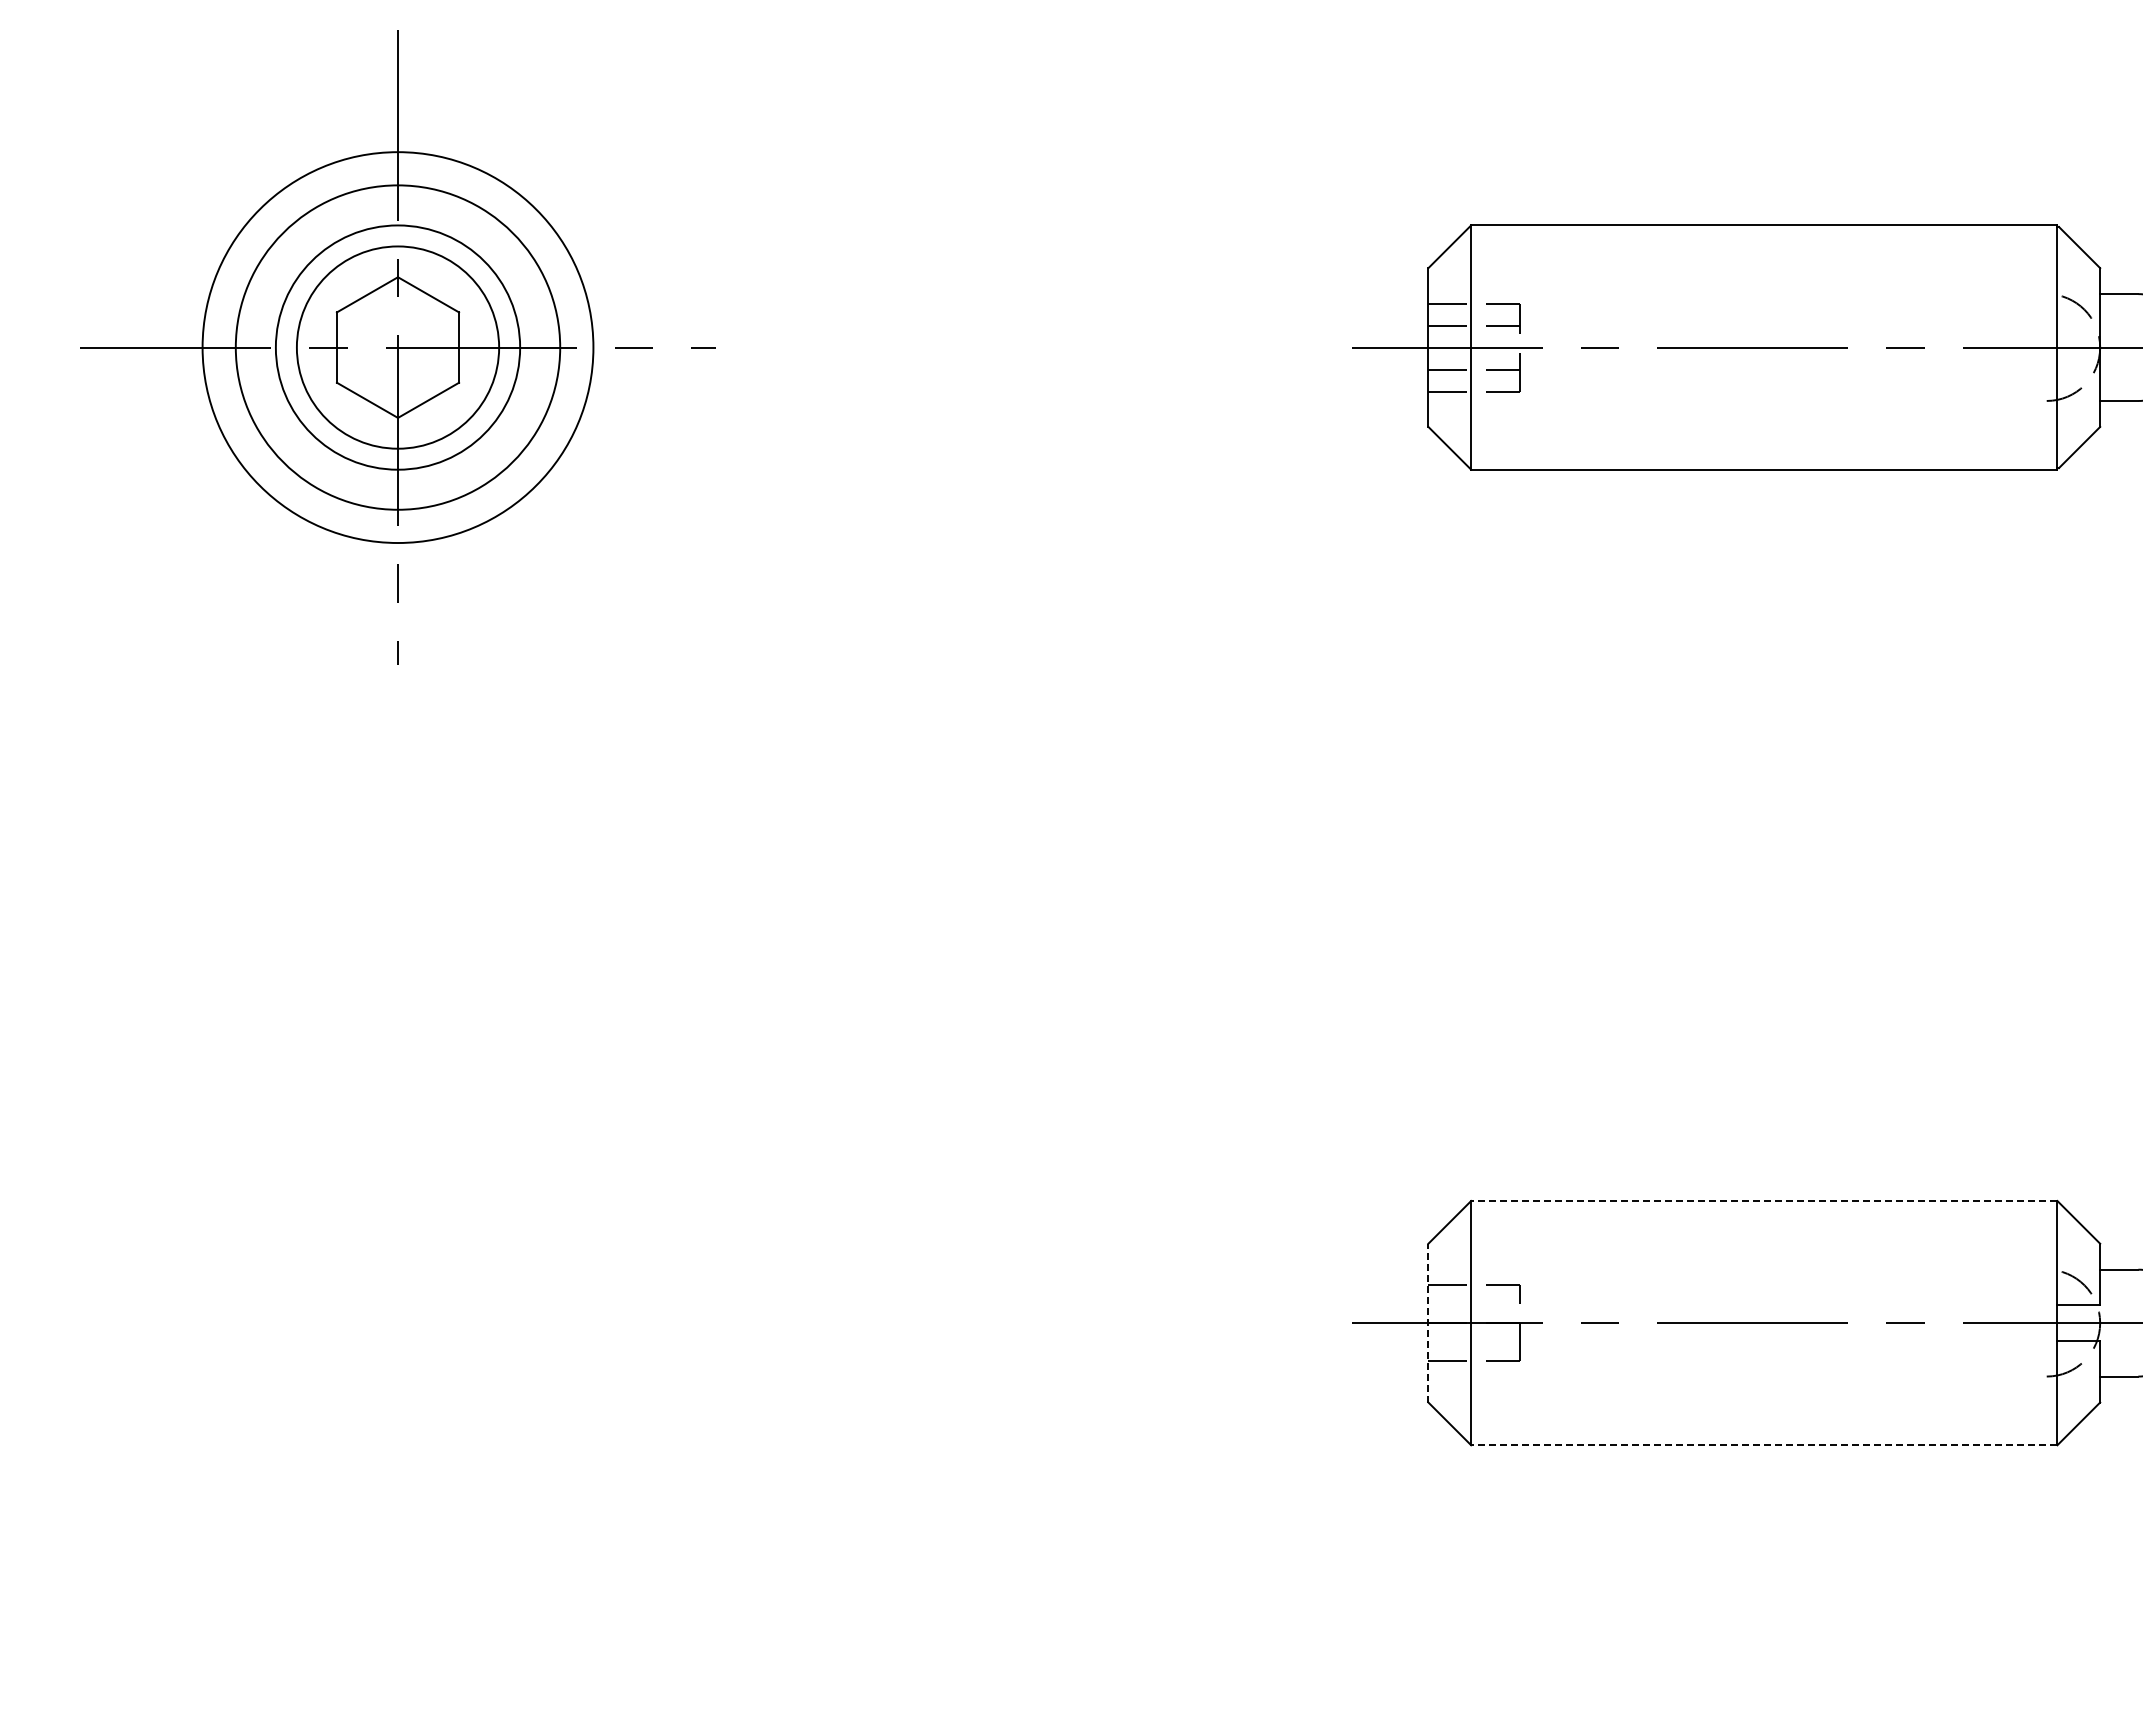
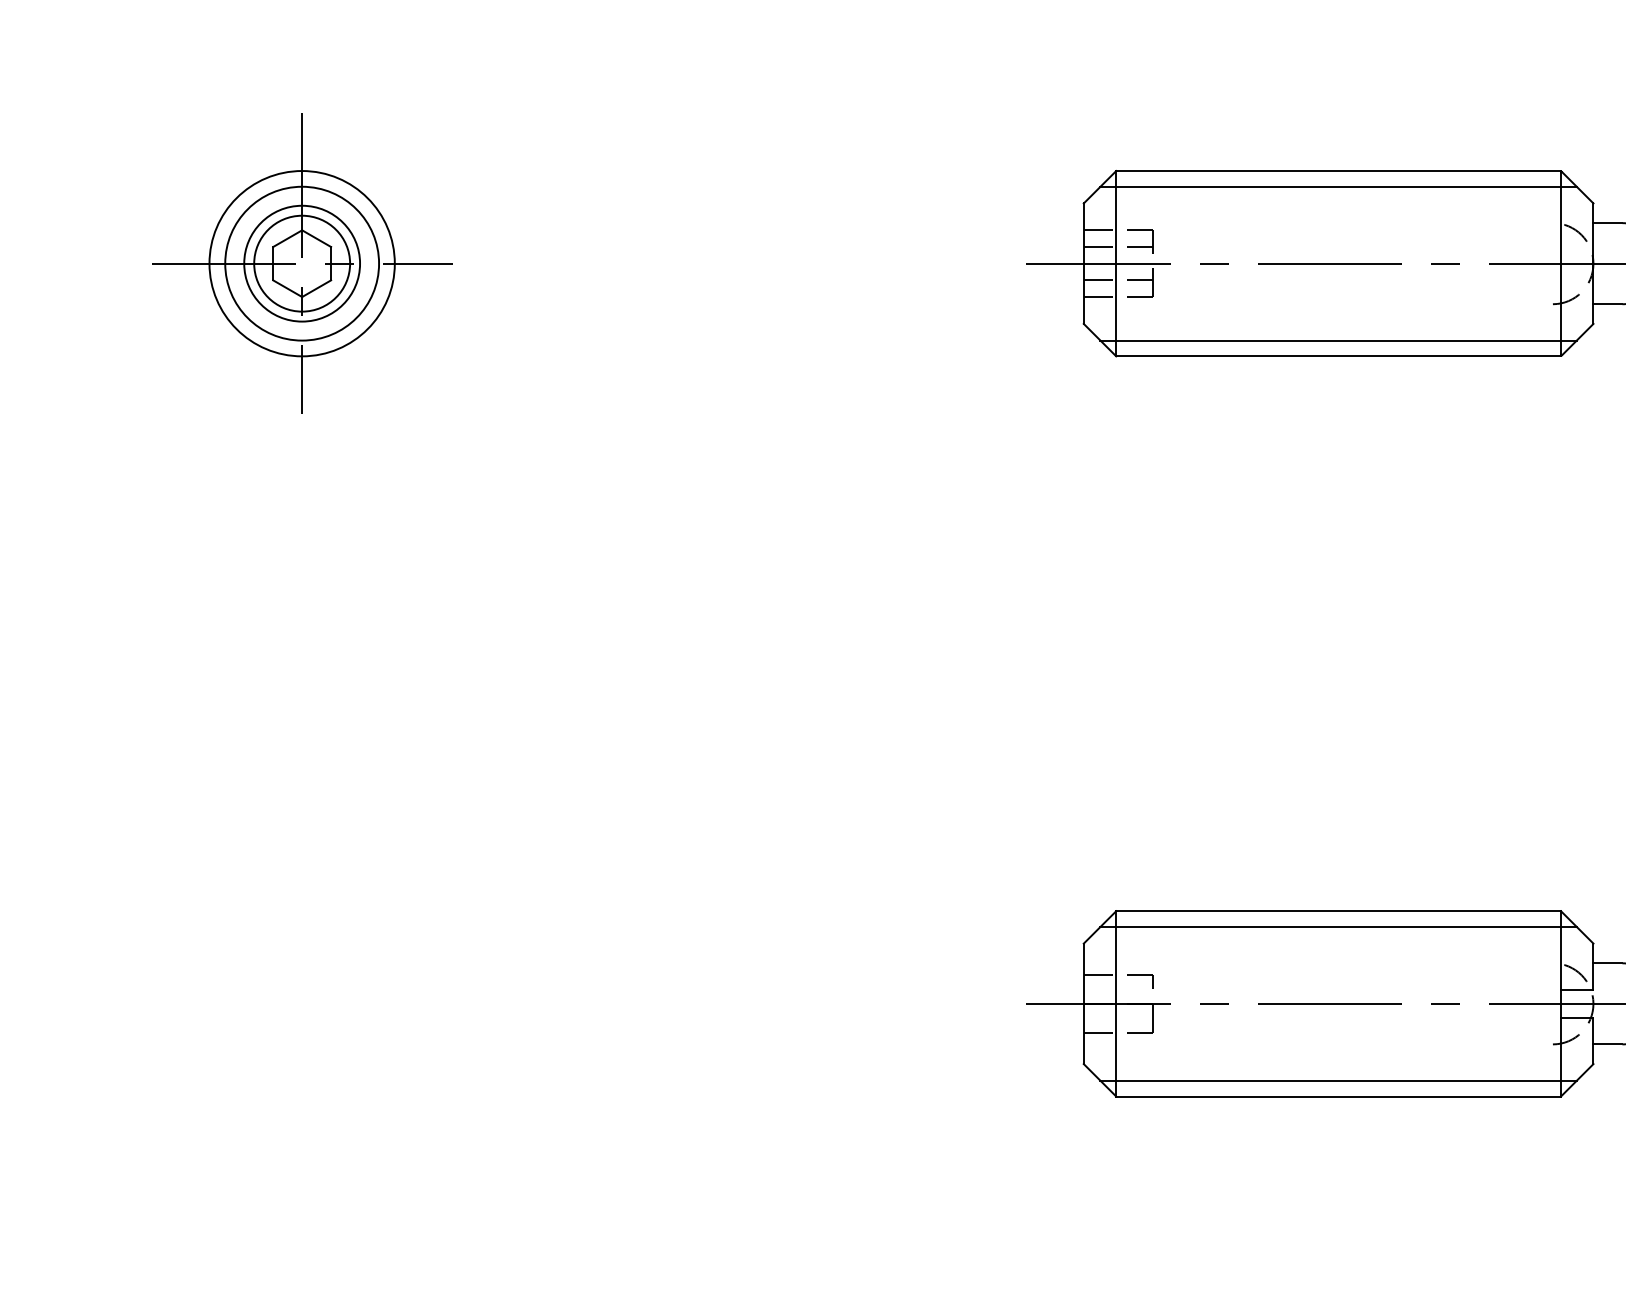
line: (1764, 246) -> (1338, 187), added
part: (398, 347) -> (302, 263), size x0.62
line: (1764, 448) -> (1338, 340), added
line: (1763, 1200) -> (1338, 910), dashed -> solid
line: (1764, 1221) -> (1338, 926), added
line: (1428, 1322) -> (1083, 1003), dashed -> solid
line: (1764, 1424) -> (1338, 1080), added
line: (1763, 1445) -> (1338, 1096), dashed -> solid

